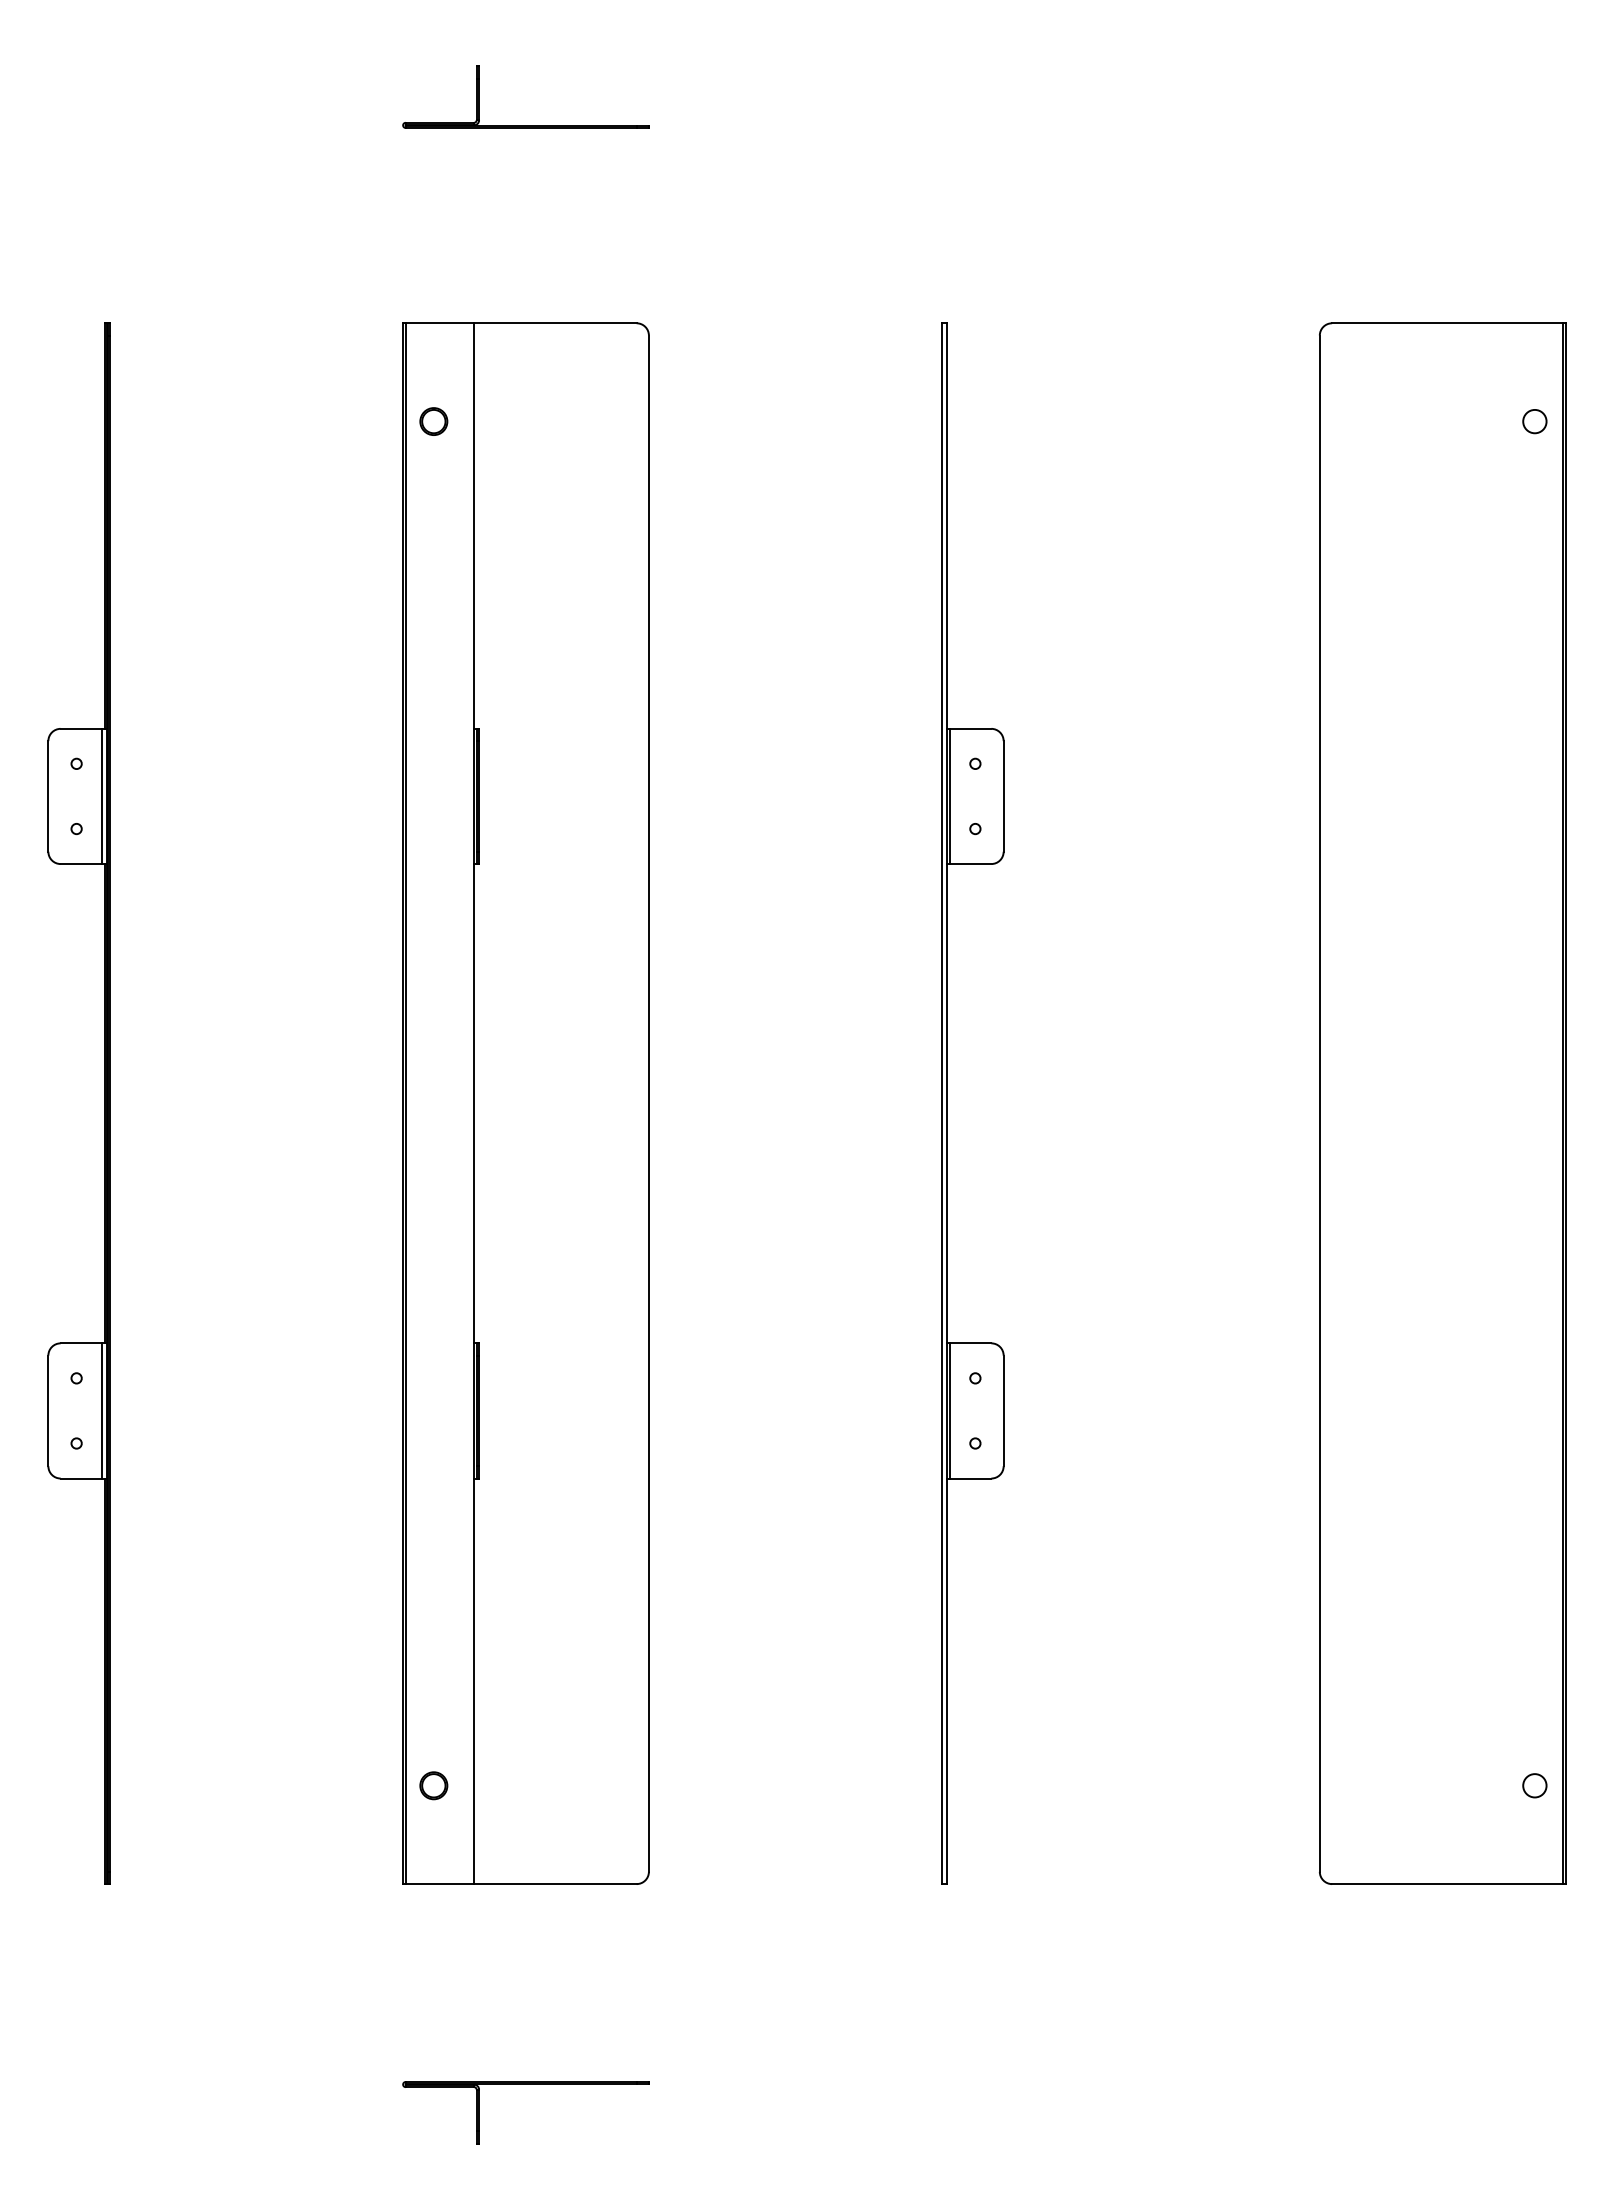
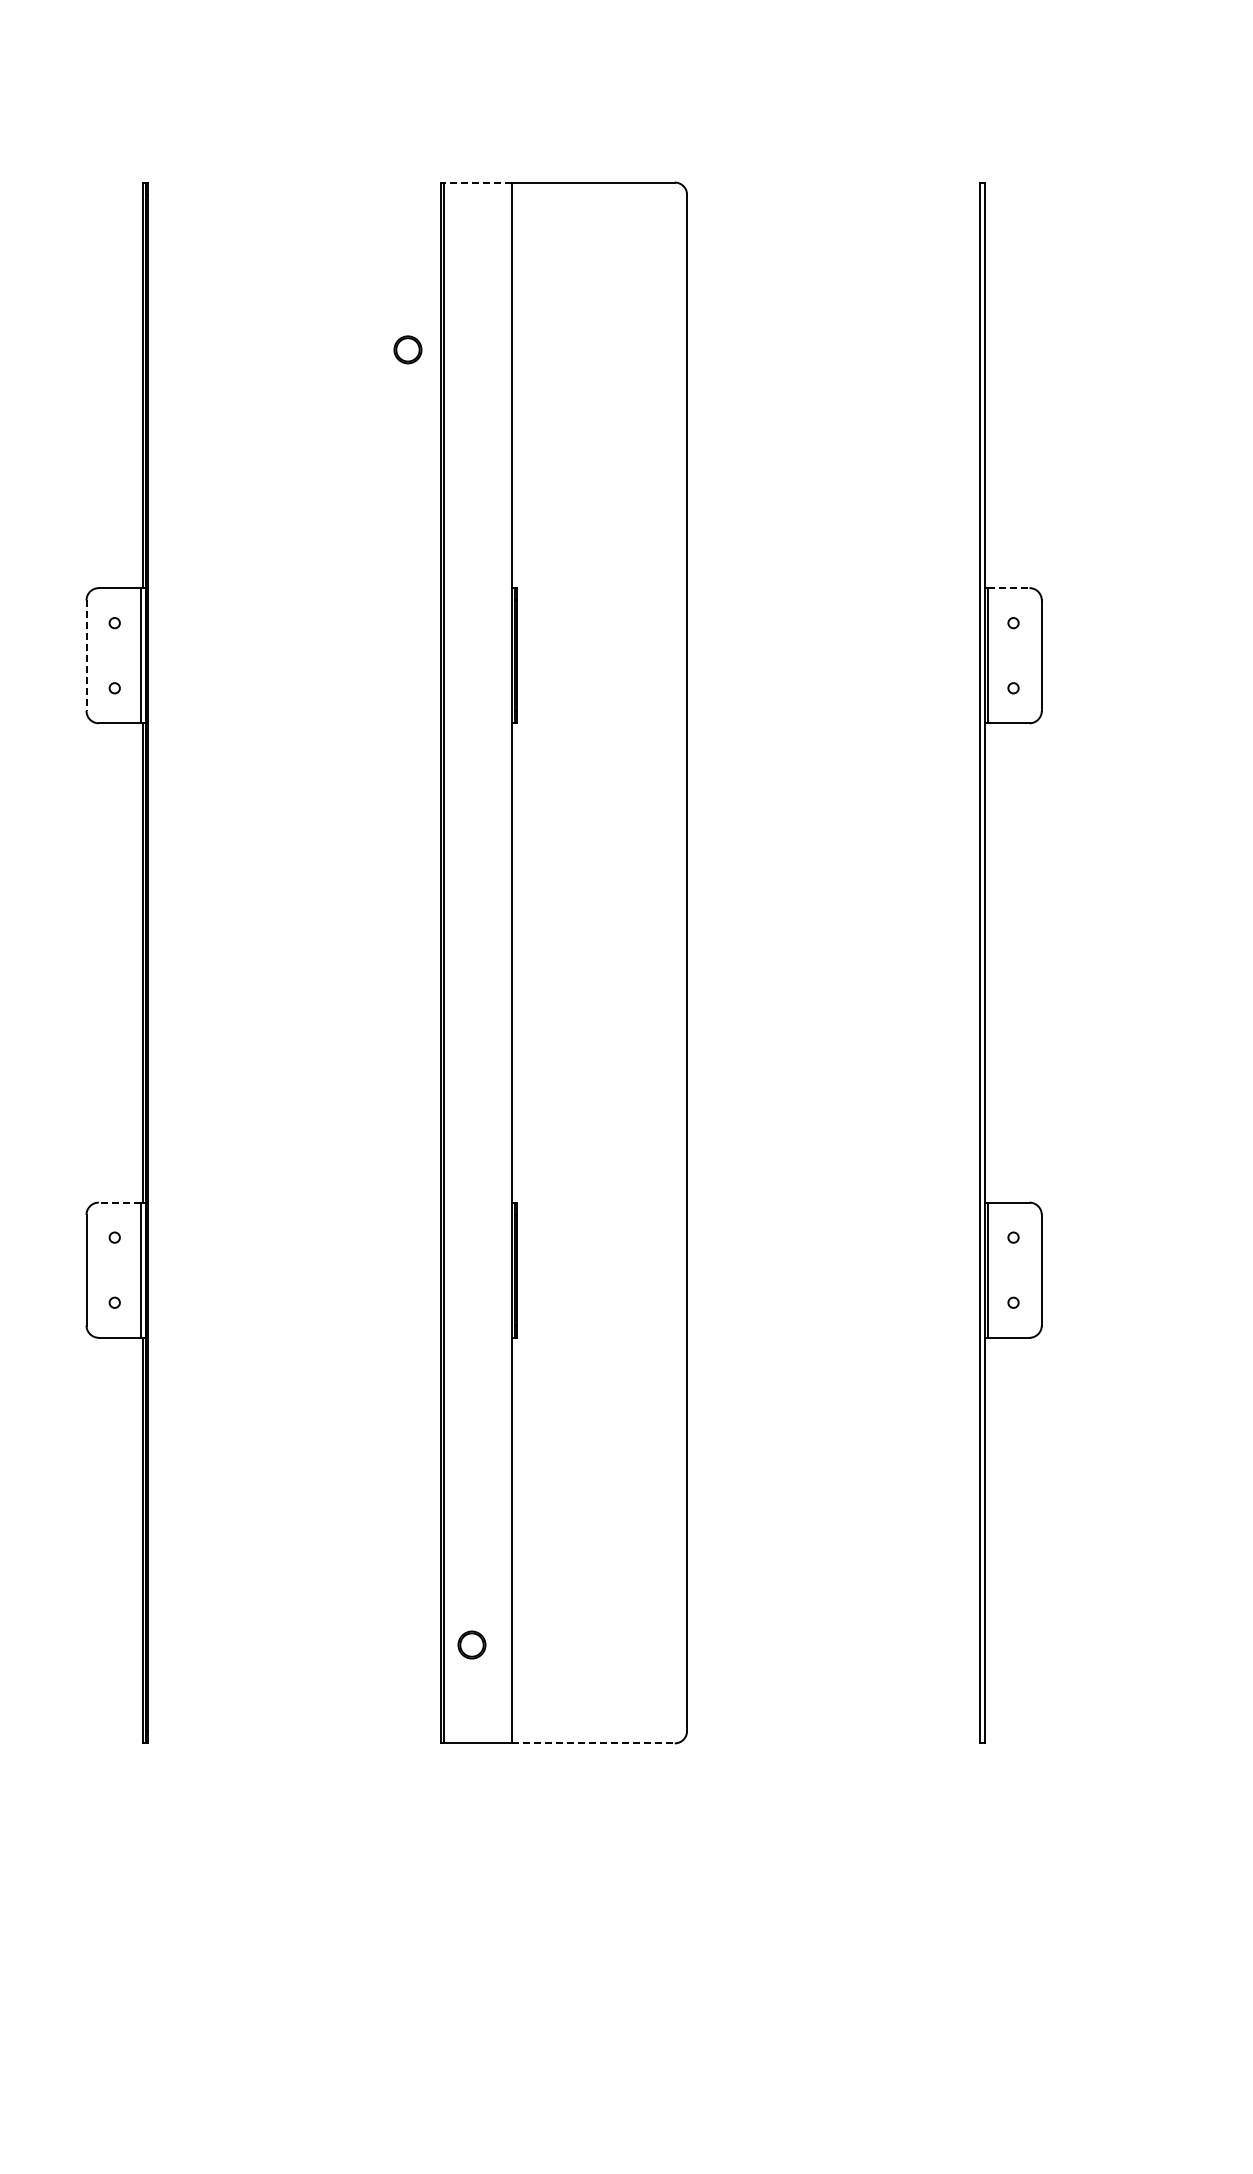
line: (439, 323) -> (477, 182), solid -> dashed
part: (433, 421) -> (407, 349), moved
line: (970, 728) -> (1008, 587), solid -> dashed
line: (48, 796) -> (86, 655), solid -> dashed
line: (81, 1343) -> (119, 1202), solid -> dashed
line: (555, 1884) -> (593, 1743), solid -> dashed
part: (525, 2084) -> (563, 1943), removed

